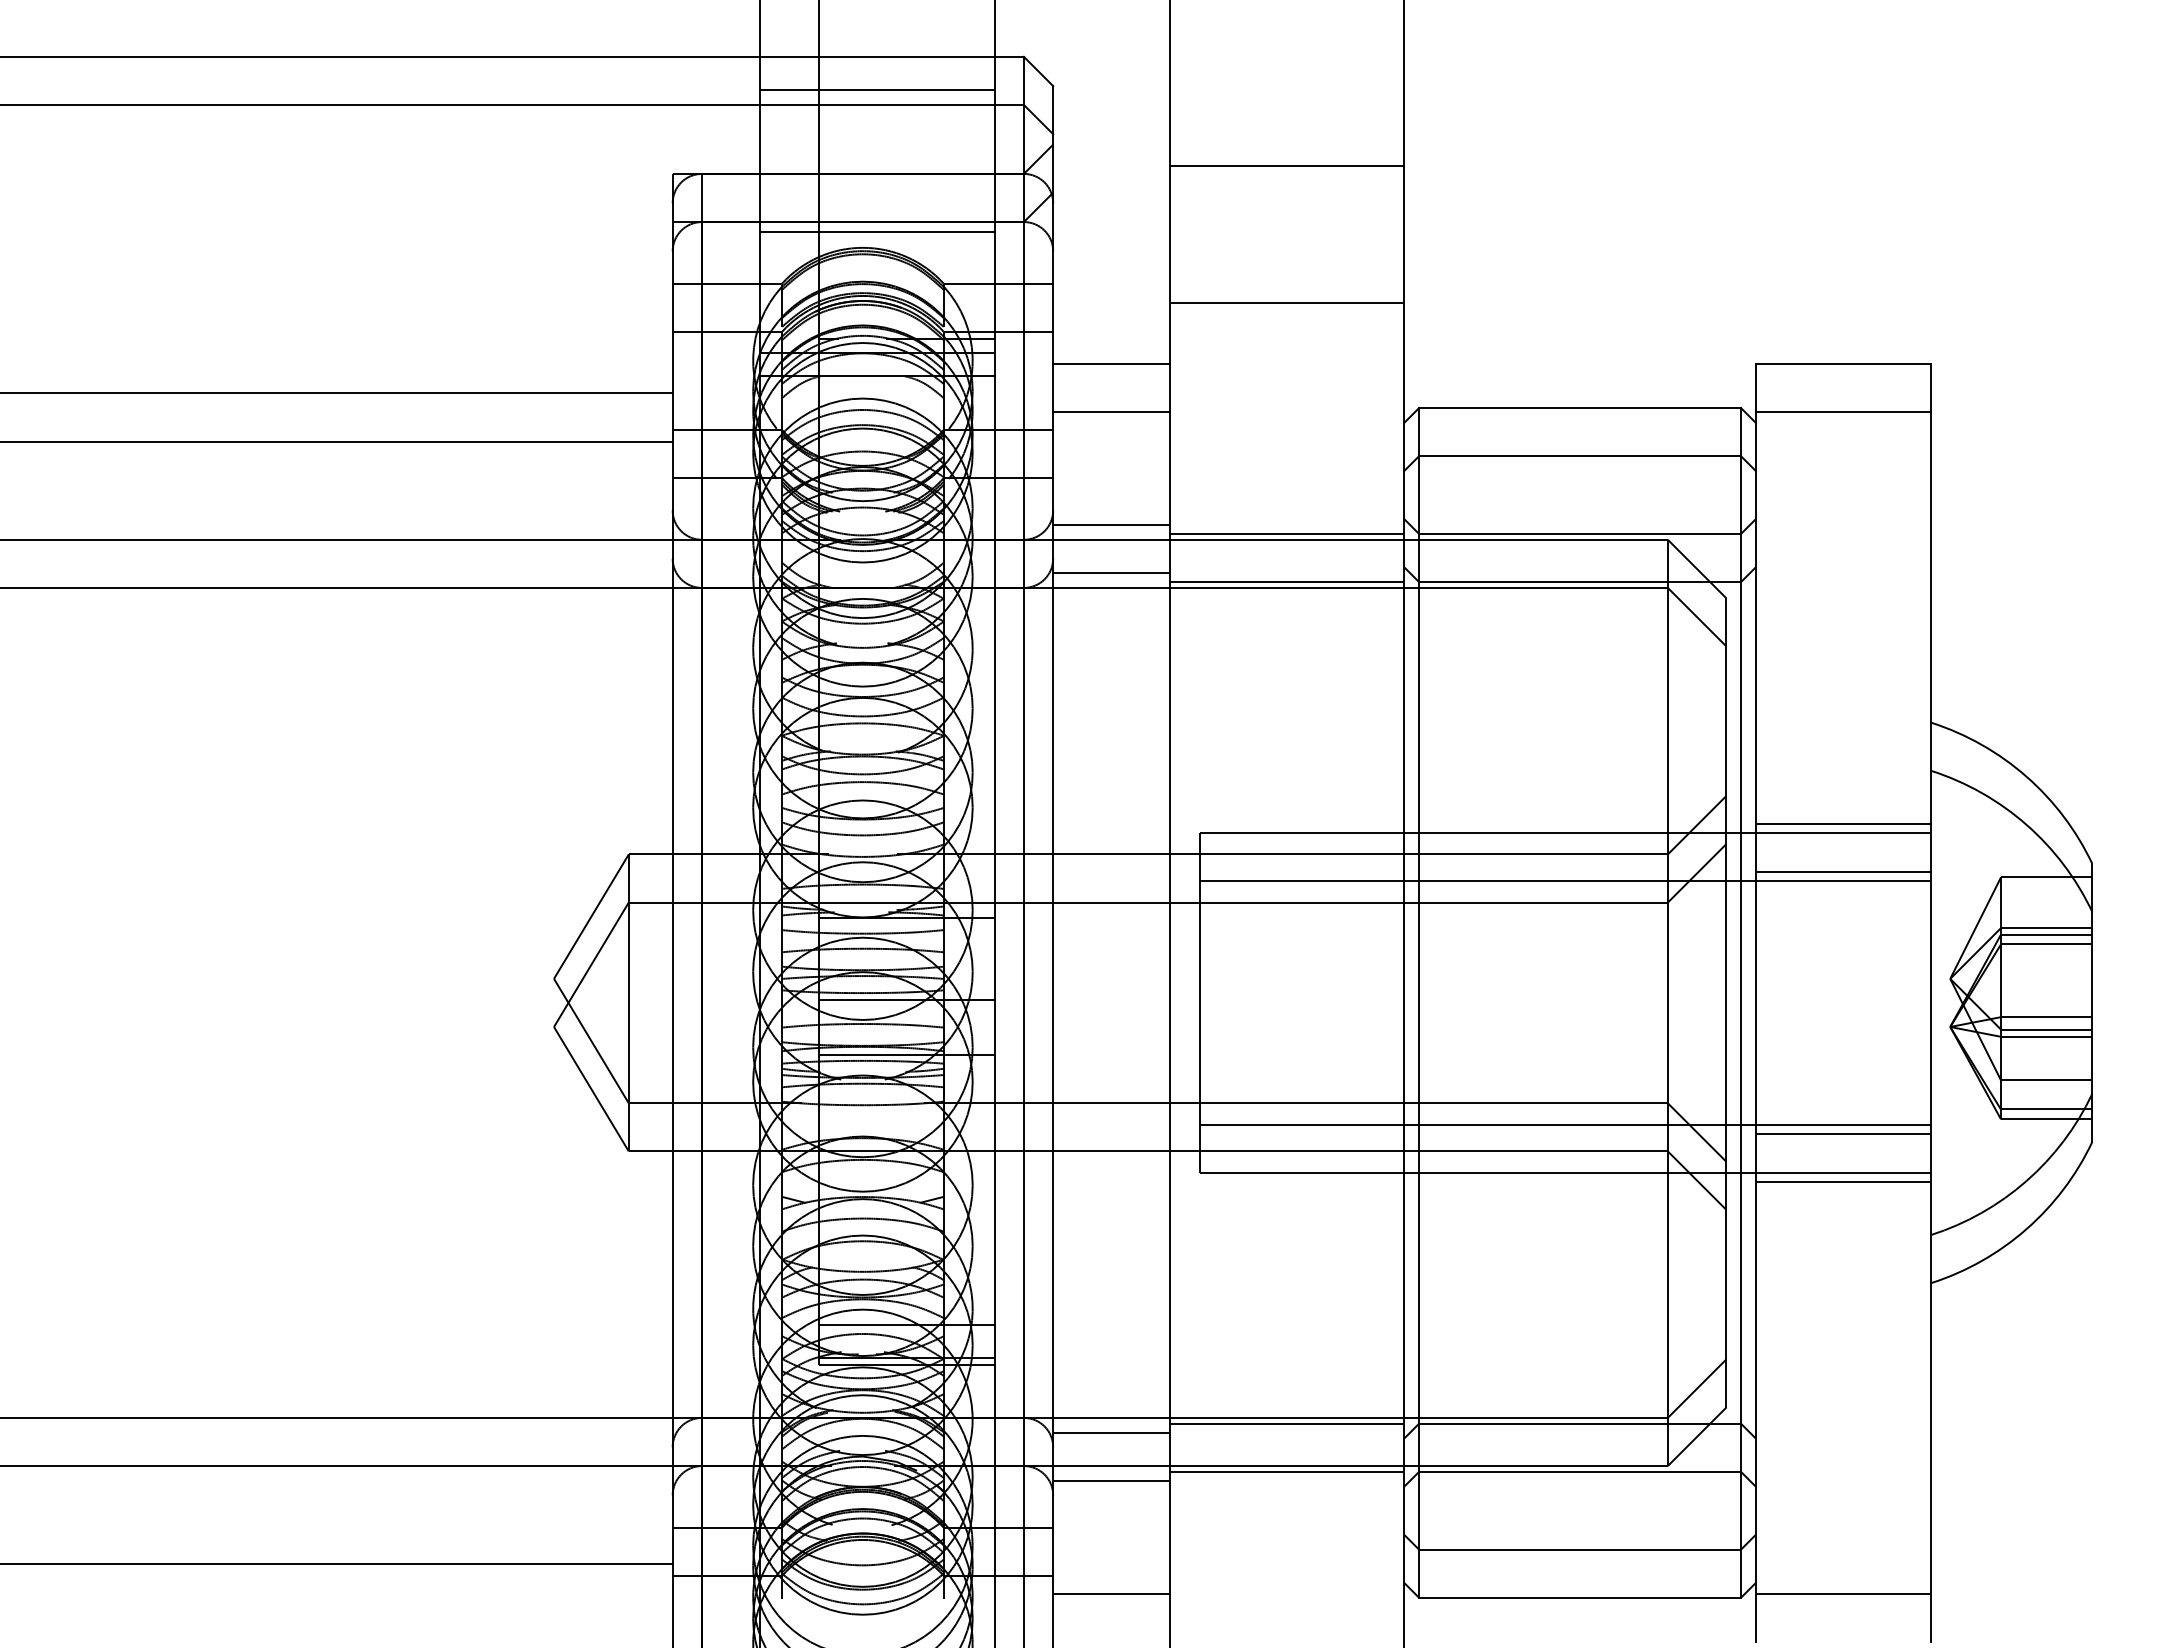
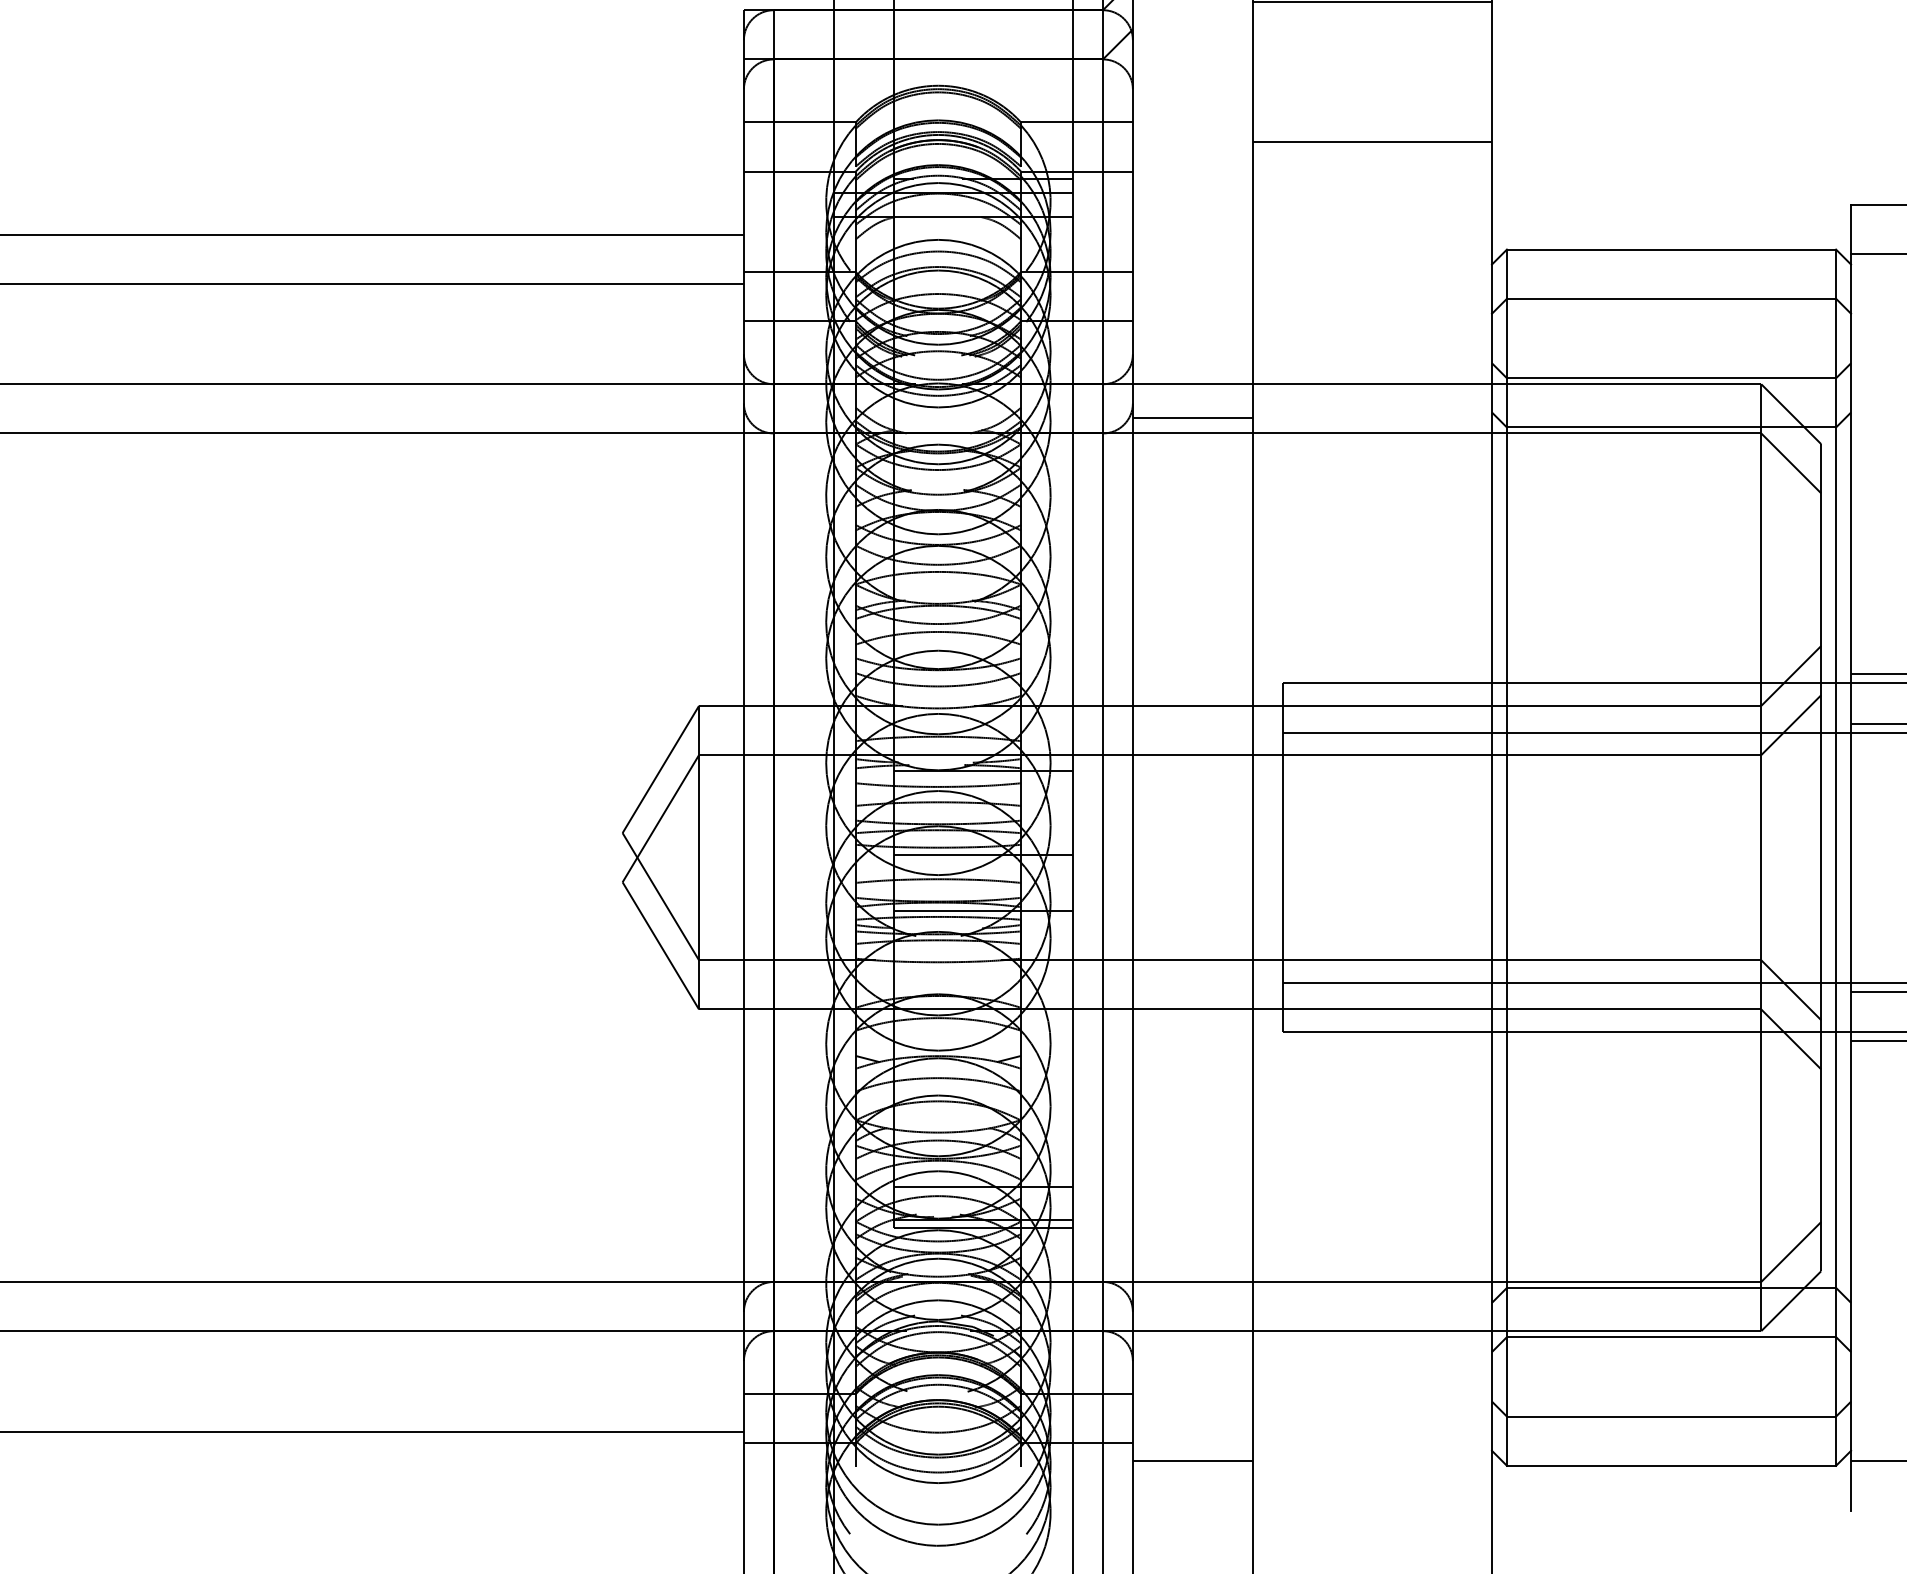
line: (877, 231) -> (953, 69), removed
line: (1111, 364) -> (1192, 205), removed
line: (1111, 412) -> (1192, 254), removed
line: (1111, 525) -> (1192, 369), removed
line: (1287, 533) -> (1372, 377), removed
line: (1287, 582) -> (1372, 427), removed
line: (1287, 1423) -> (1372, 1287), removed
line: (1111, 1432) -> (1192, 1296), removed
line: (1287, 1471) -> (1372, 1336), removed
line: (1111, 1480) -> (1192, 1345), removed

